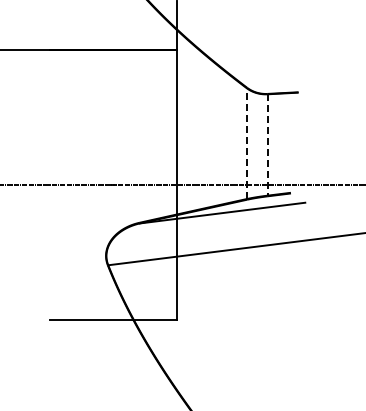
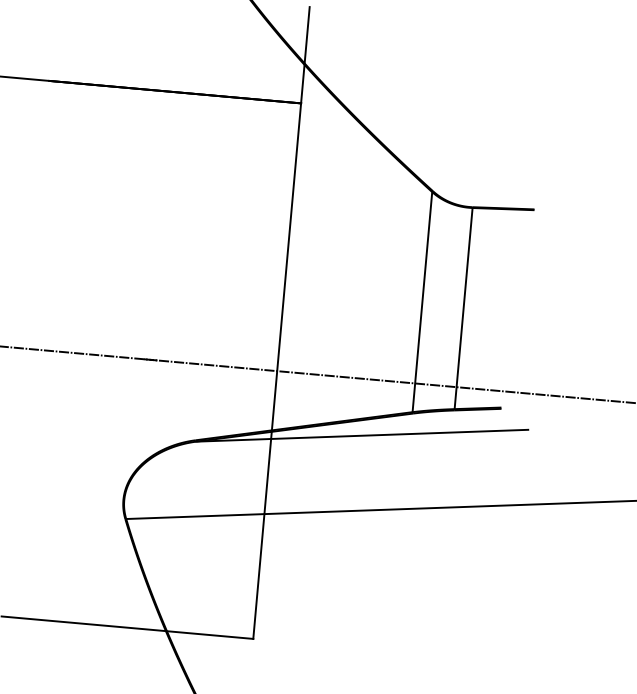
line: (246, 143) -> (422, 301), dashed -> solid
line: (267, 145) -> (463, 309), dashed -> solid

